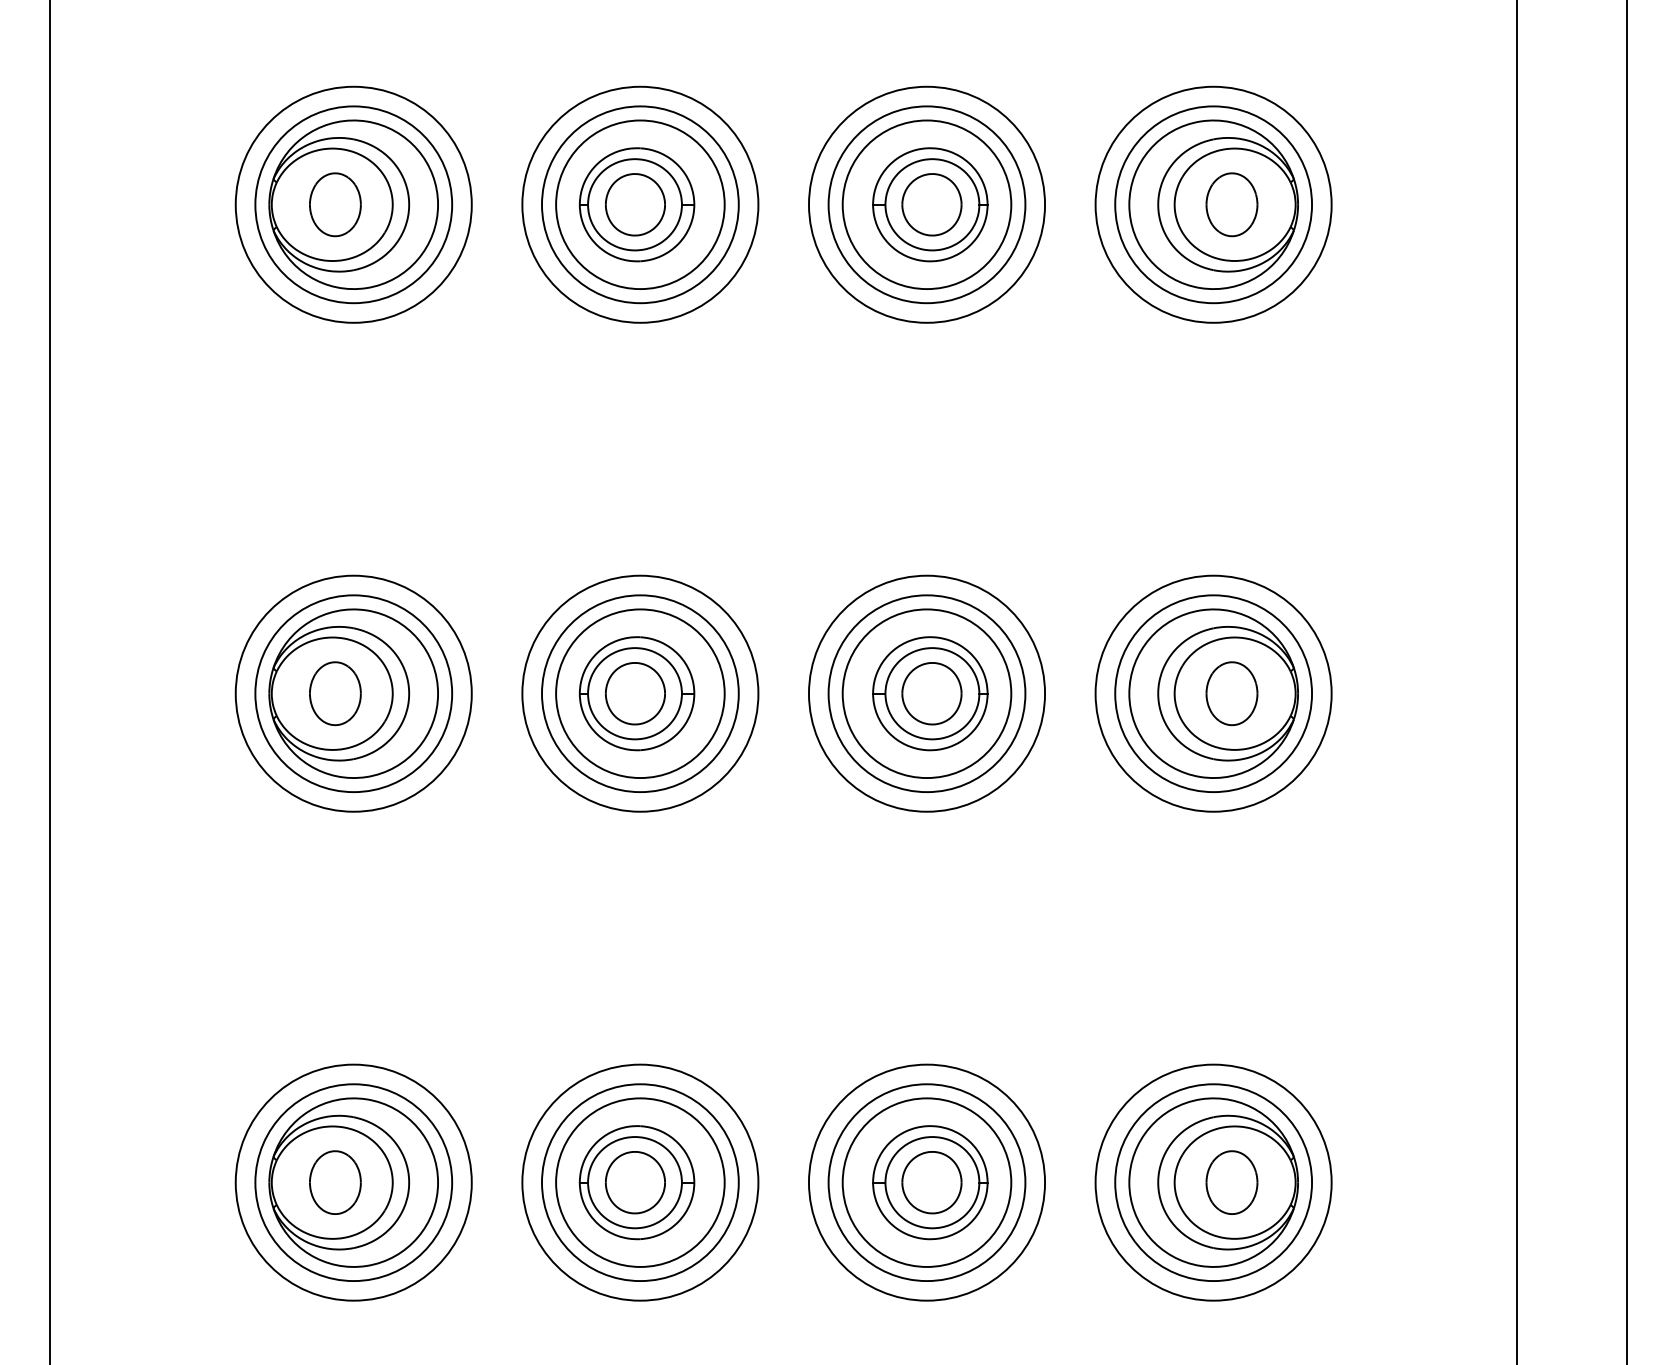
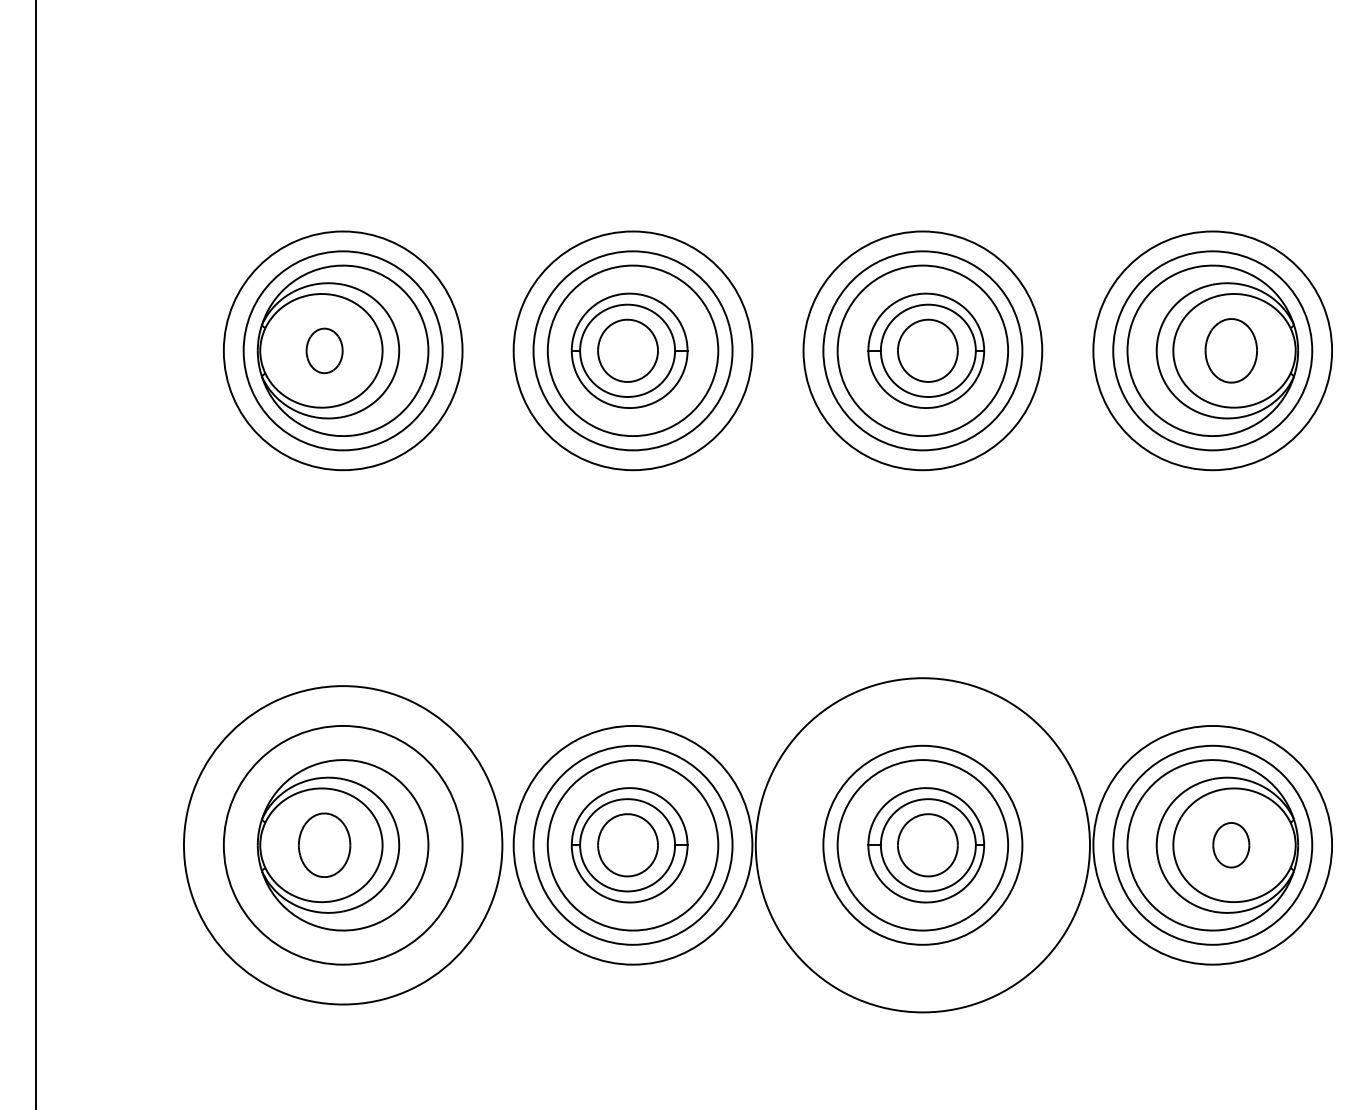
part: (335, 693) -> (324, 350), size x0.7
circle: (353, 1182) -> (342, 845), size x1.6
circle: (926, 1182) -> (922, 845), size x1.4
part: (1231, 1182) -> (1230, 845), size x0.7

